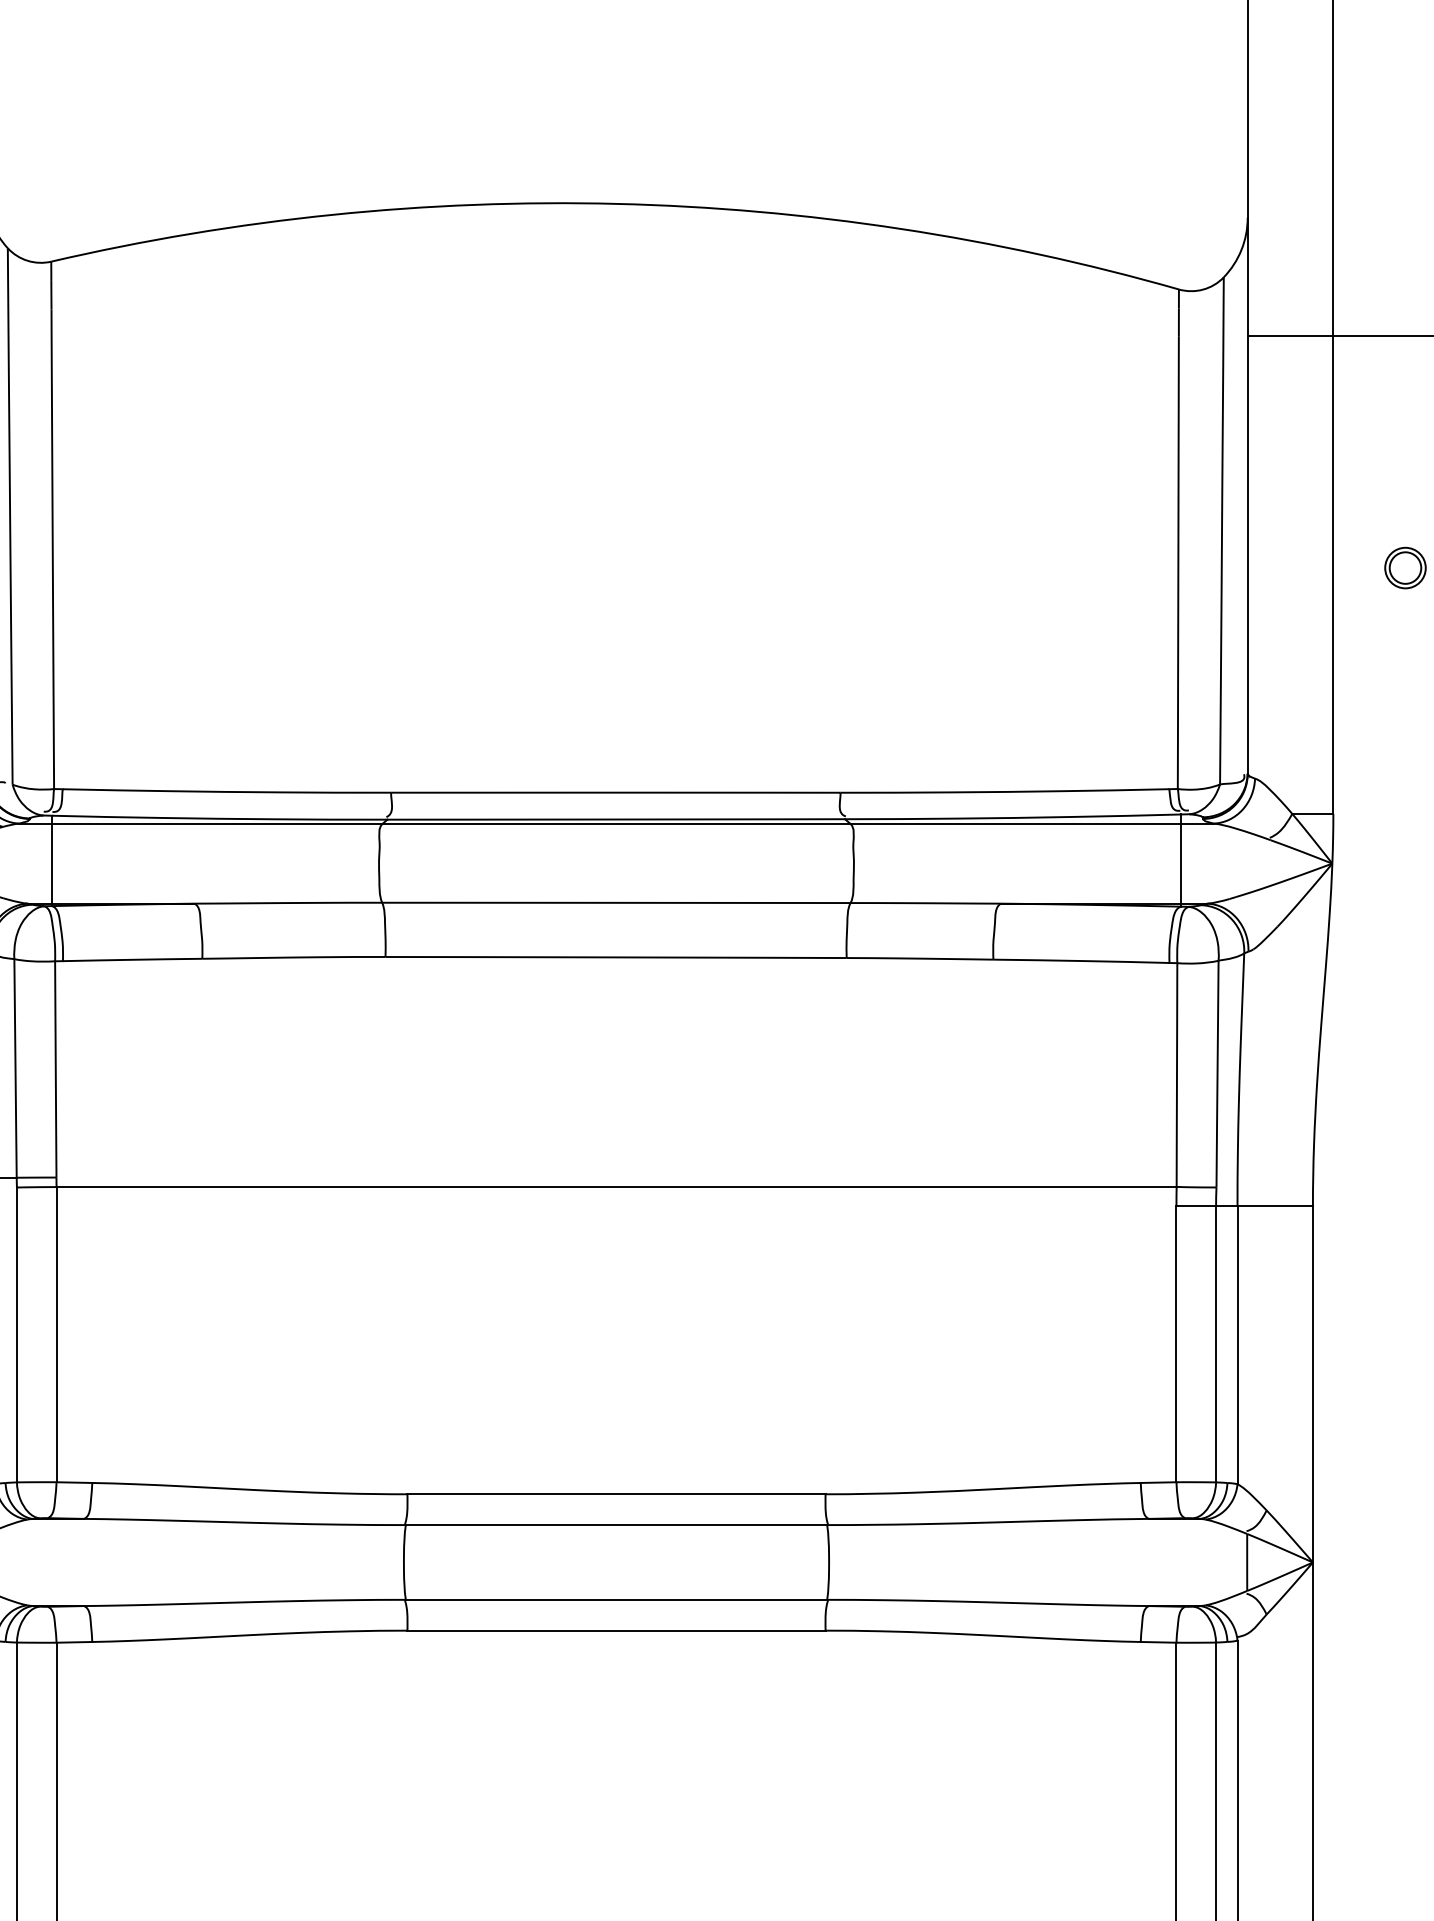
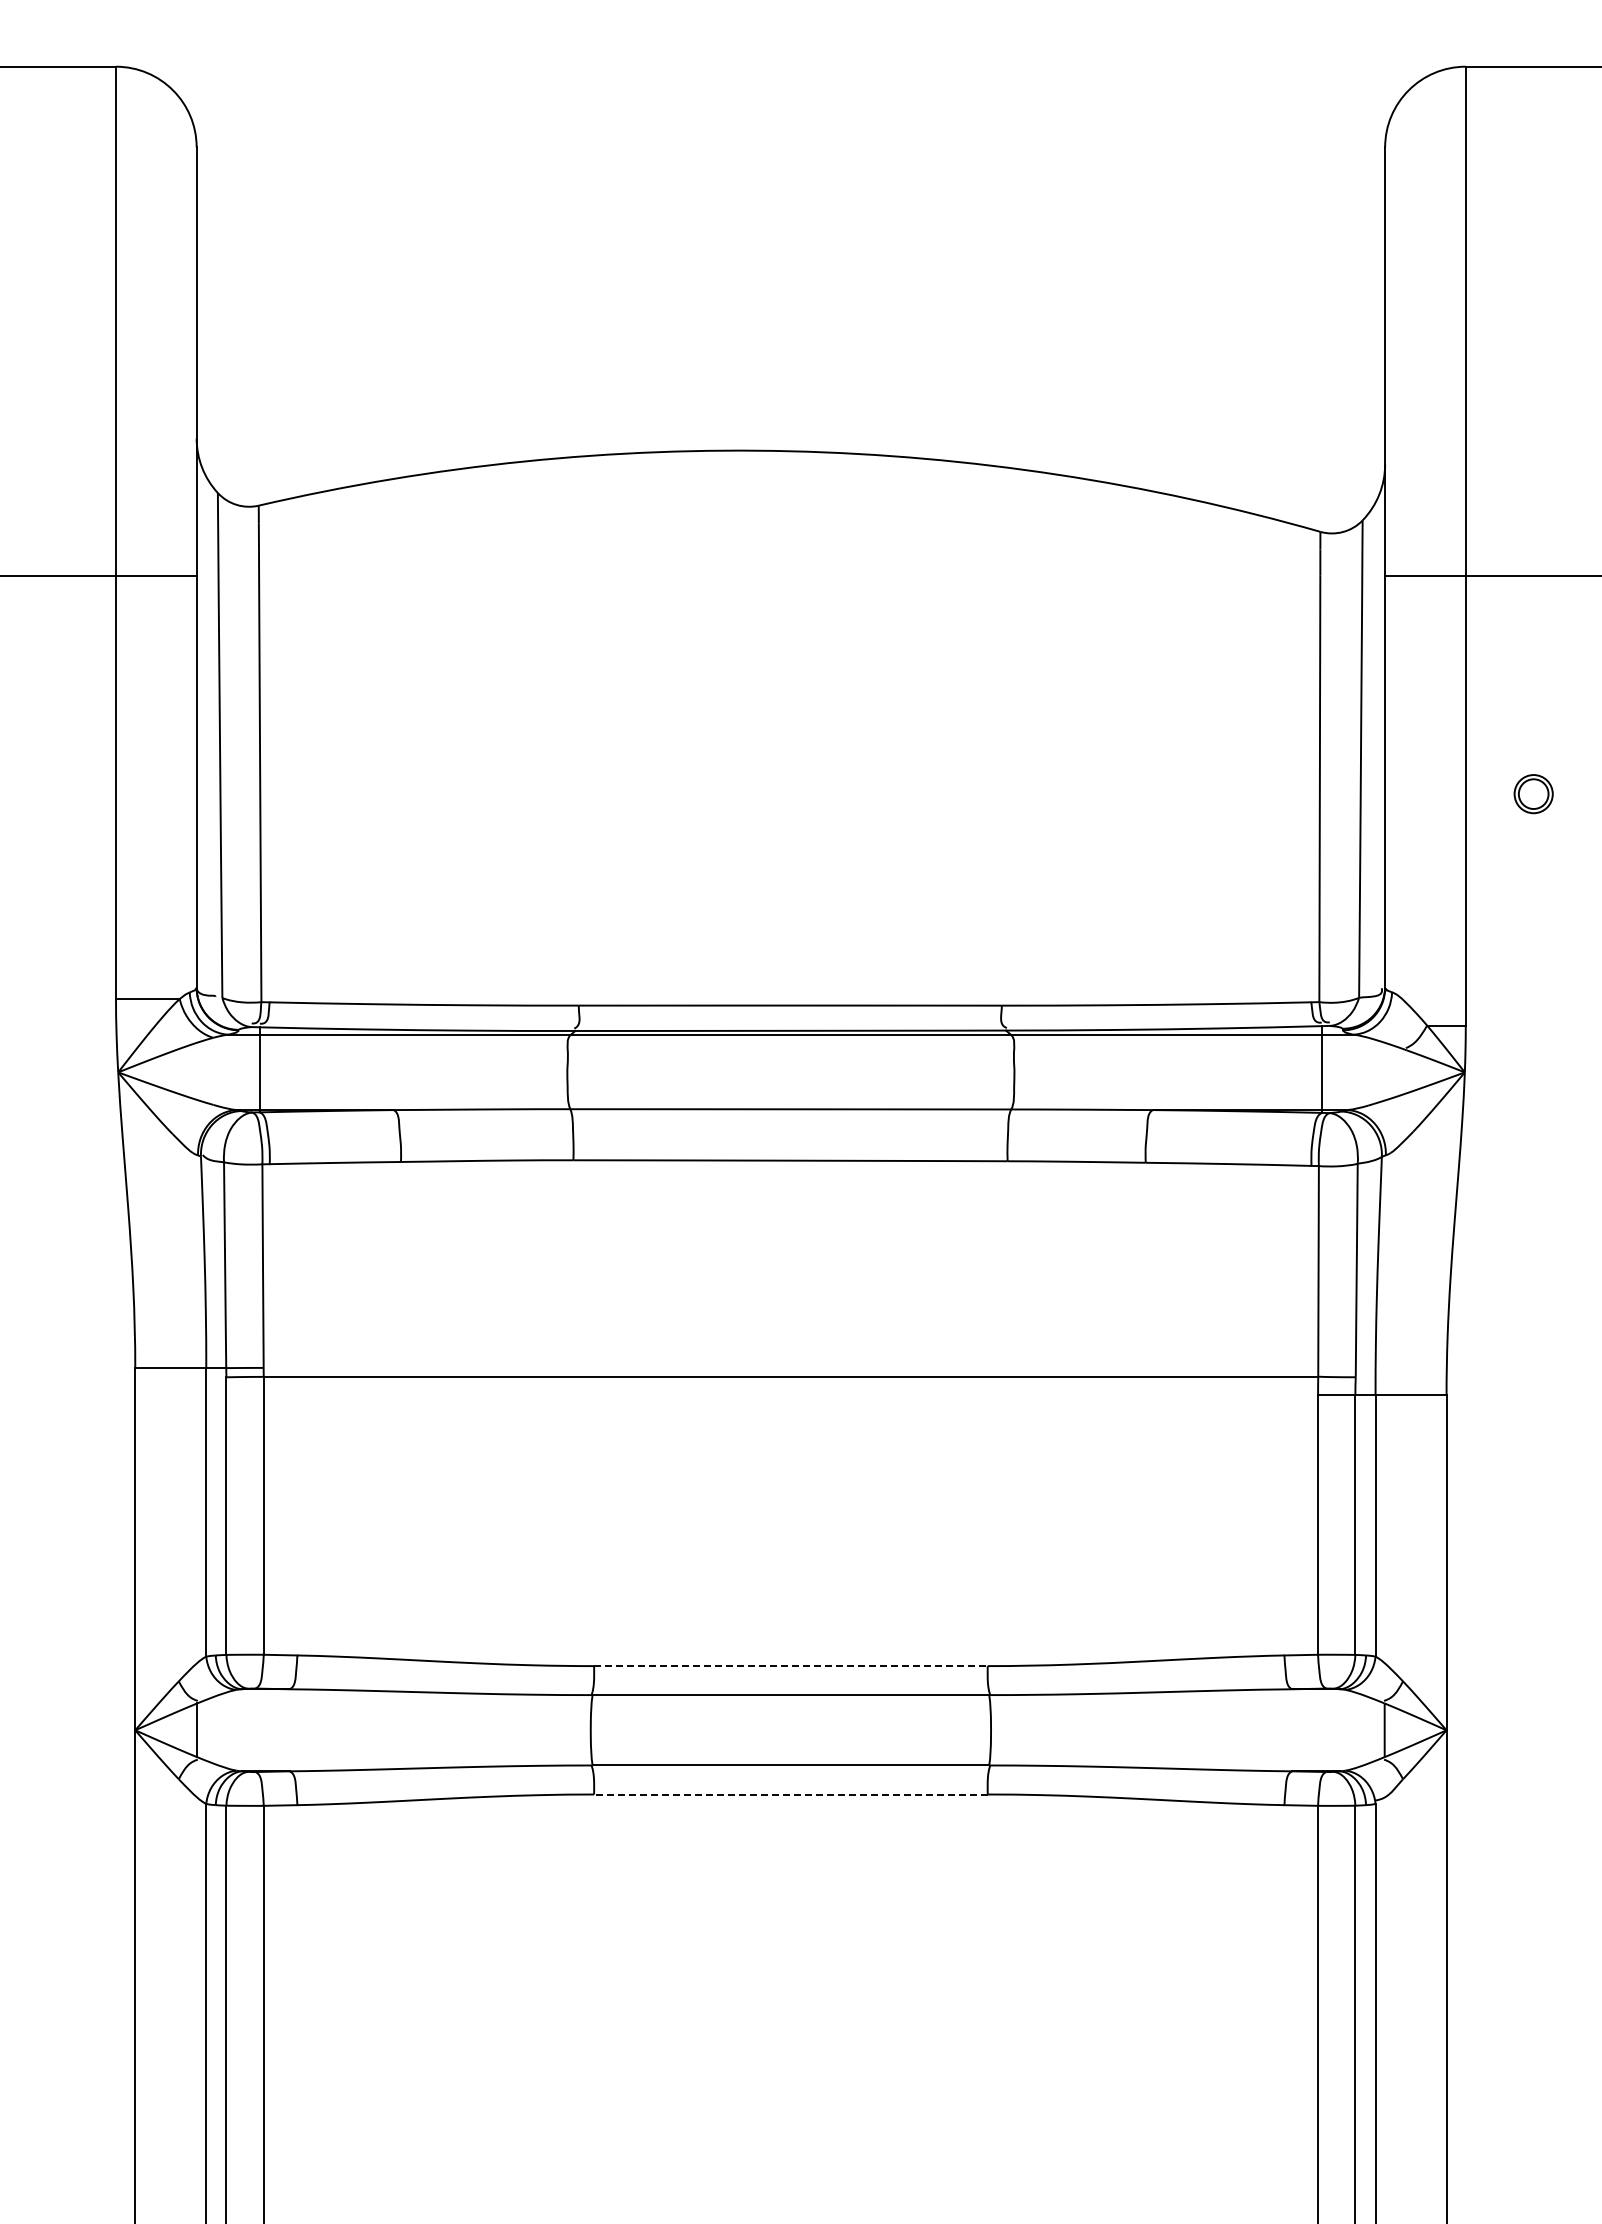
line: (616, 1494) -> (790, 1666), solid -> dashed
line: (616, 1630) -> (790, 1794), solid -> dashed

